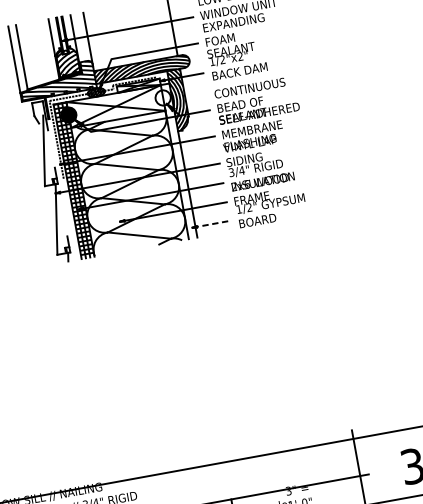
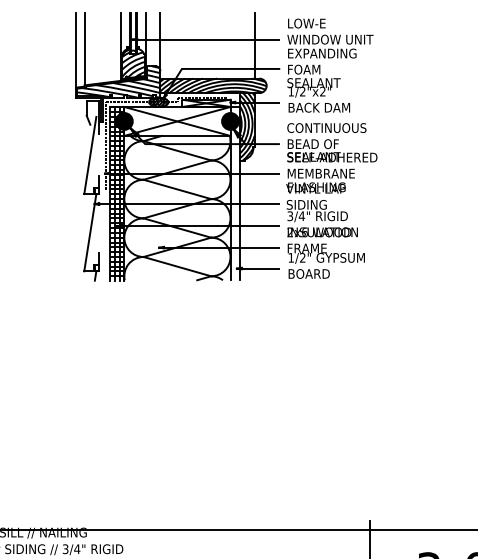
fill: (163, 98) -> (230, 121), added
line: (211, 224) -> (258, 268), dashed -> solid

